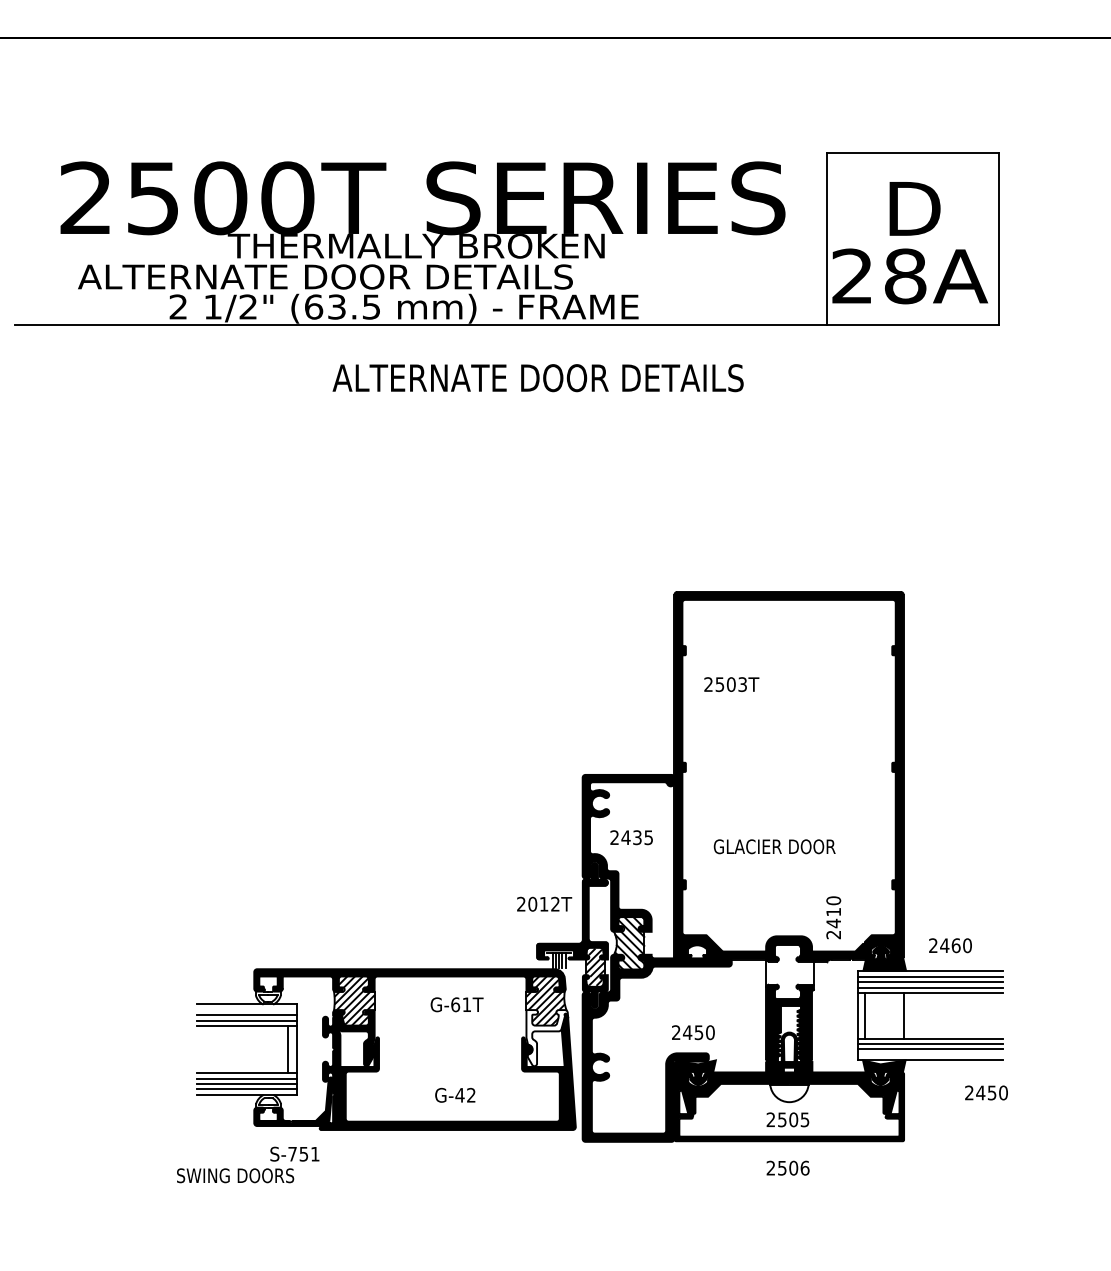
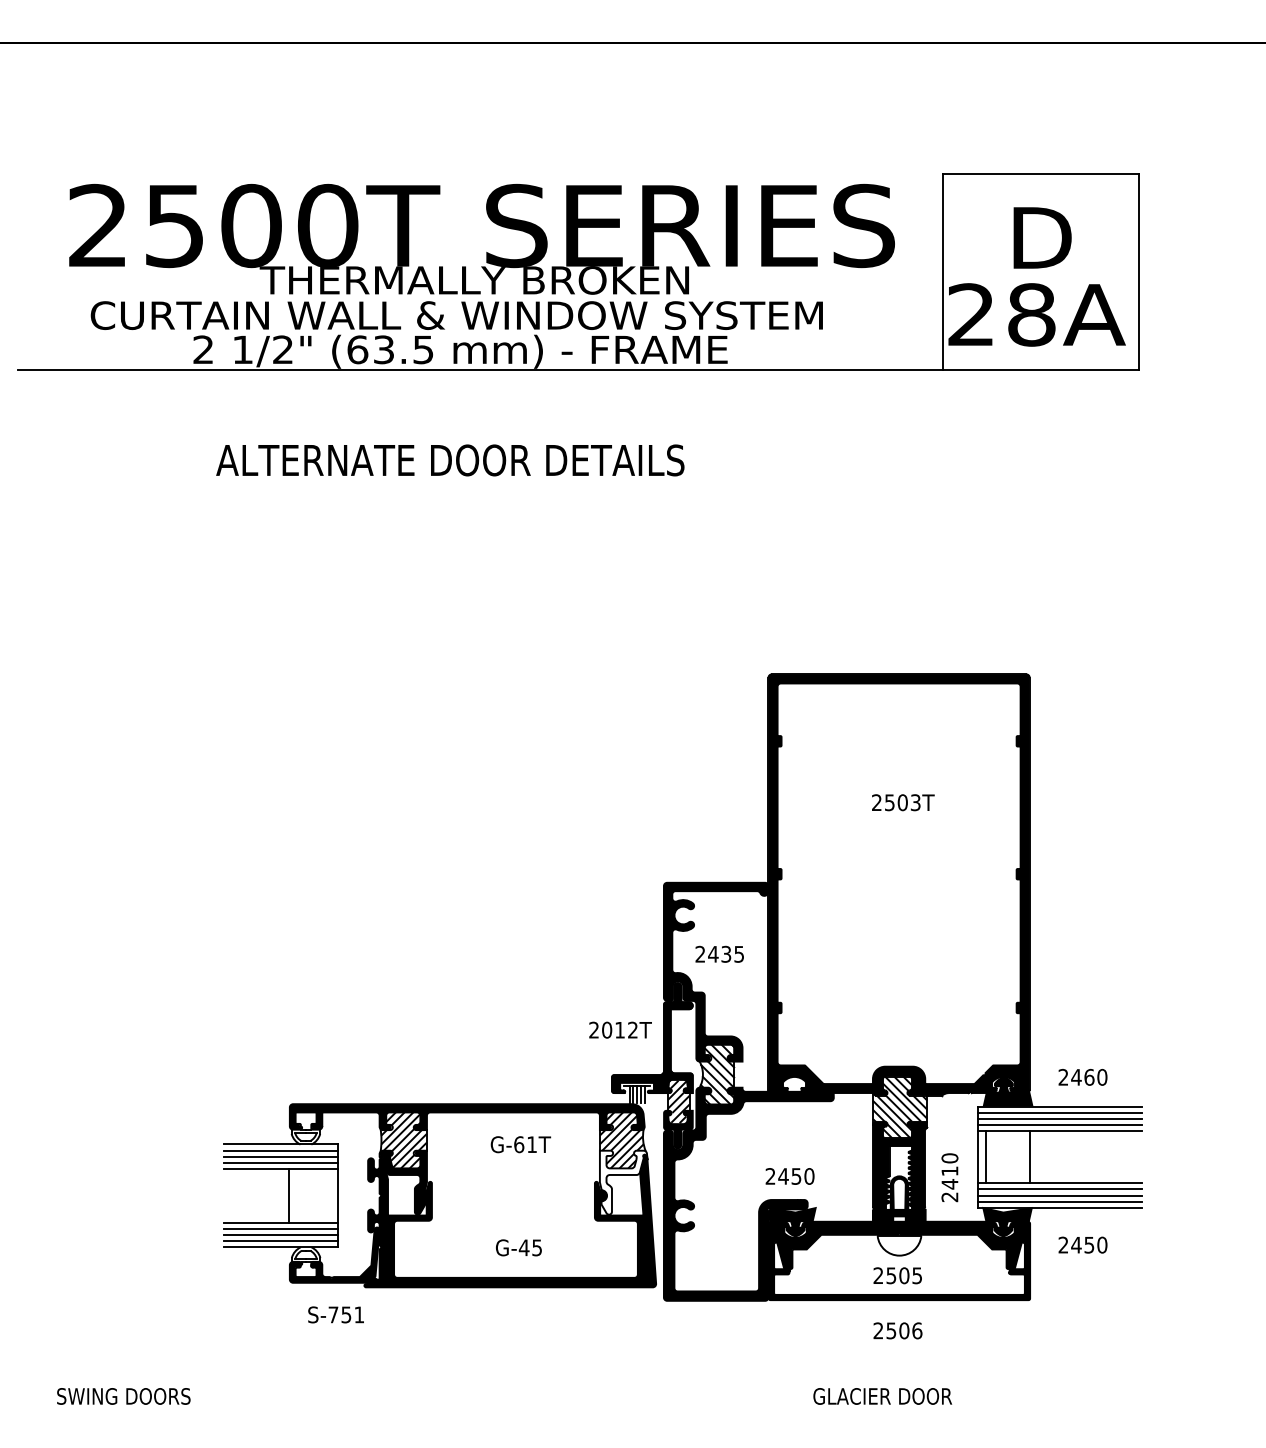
text: (400, 276) -> (456, 315), ALTERNATE DOOR DETAILS -> CURTAIN WALL & WINDOW SYSTEM
text: (537, 378) -> (449, 460), moved
text: (731, 684) -> (902, 802), moved
text: (774, 846) -> (882, 1396), moved
text: (833, 917) -> (949, 1177), moved
hatch: (789, 971) -> (899, 1106), added
line: (246, 1009) -> (280, 1150), added
line: (288, 1049) -> (288, 1195), moved
line: (930, 1054) -> (1060, 1201), added
text: (986, 1092) -> (1082, 1244), moved
text: (471, 1094) -> (537, 1246), G-42 -> G-45
text: (235, 1175) -> (123, 1396), moved

